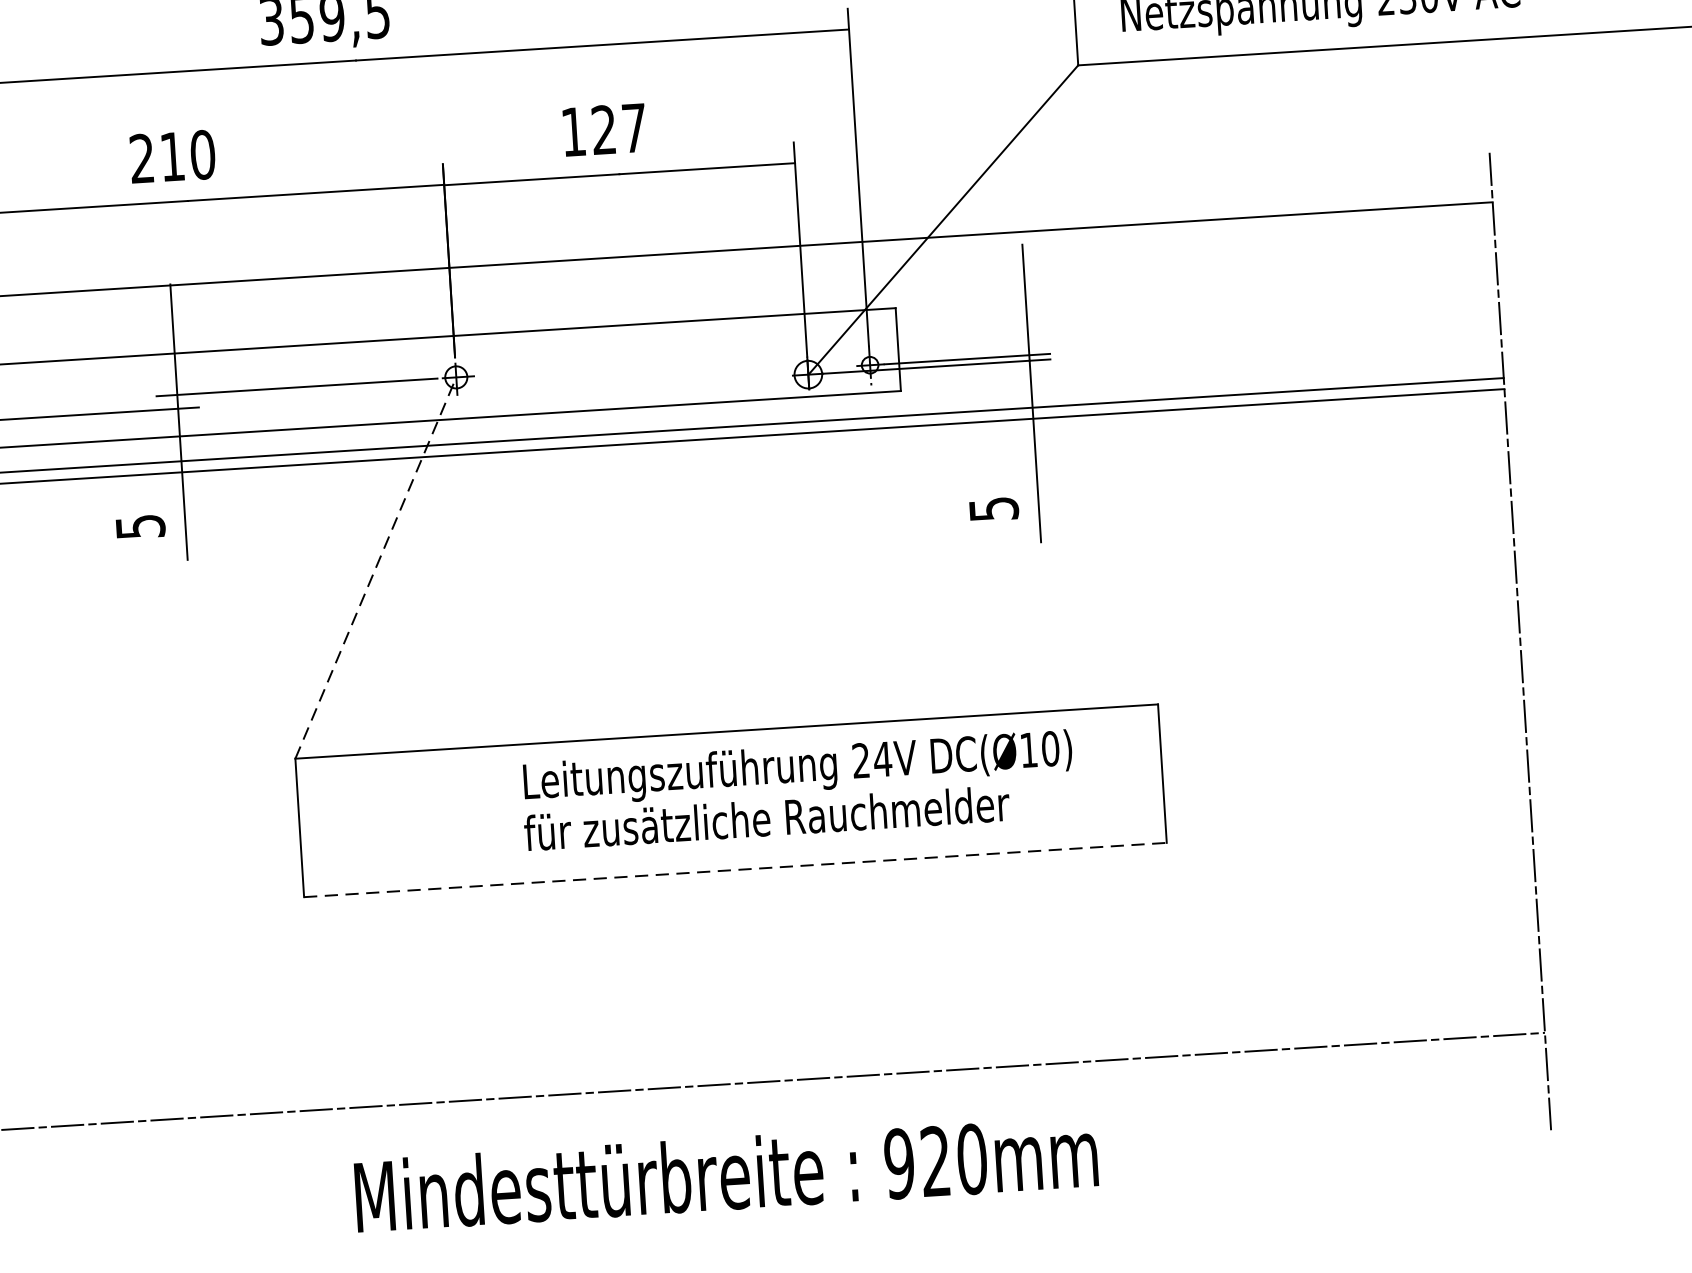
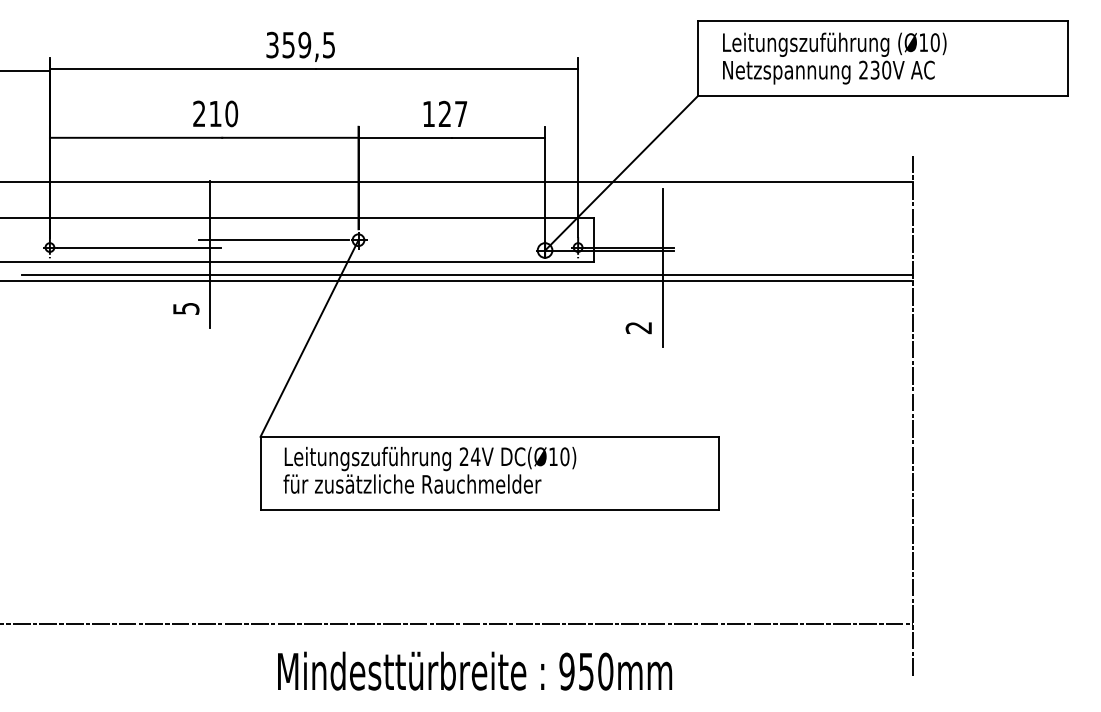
text: (993, 510) -> (638, 328), 5 -> 2
line: (375, 567) -> (309, 338), dashed -> solid
text: (797, 788) -> (429, 469), moved
line: (736, 869) -> (490, 510), dashed -> solid
text: (936, 1161) -> (586, 671), 920mm -> 950mm

